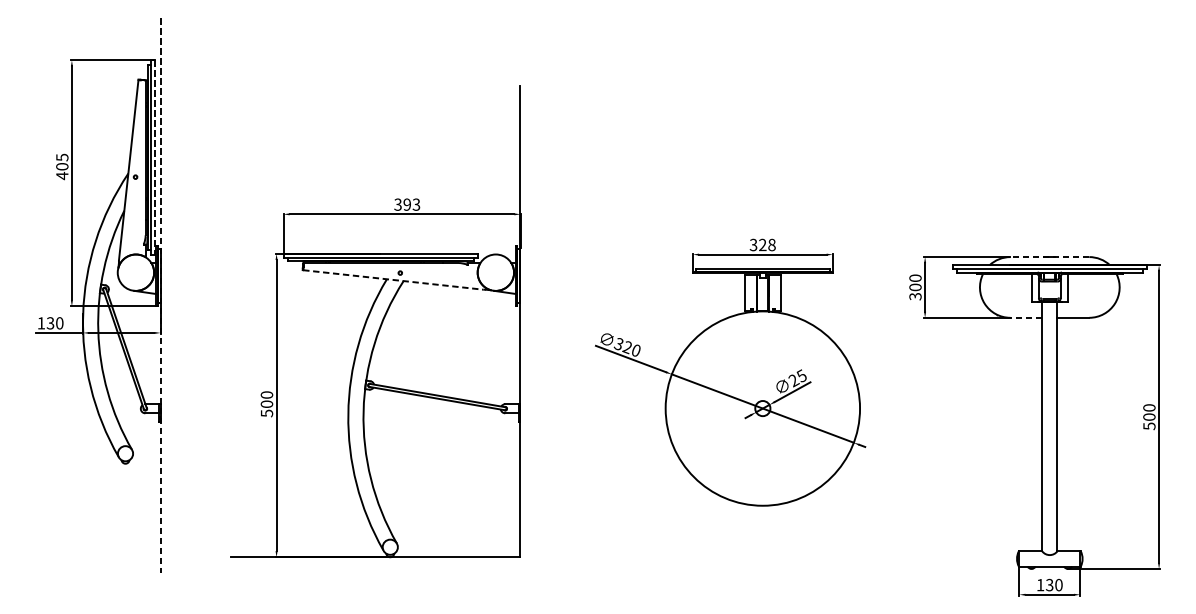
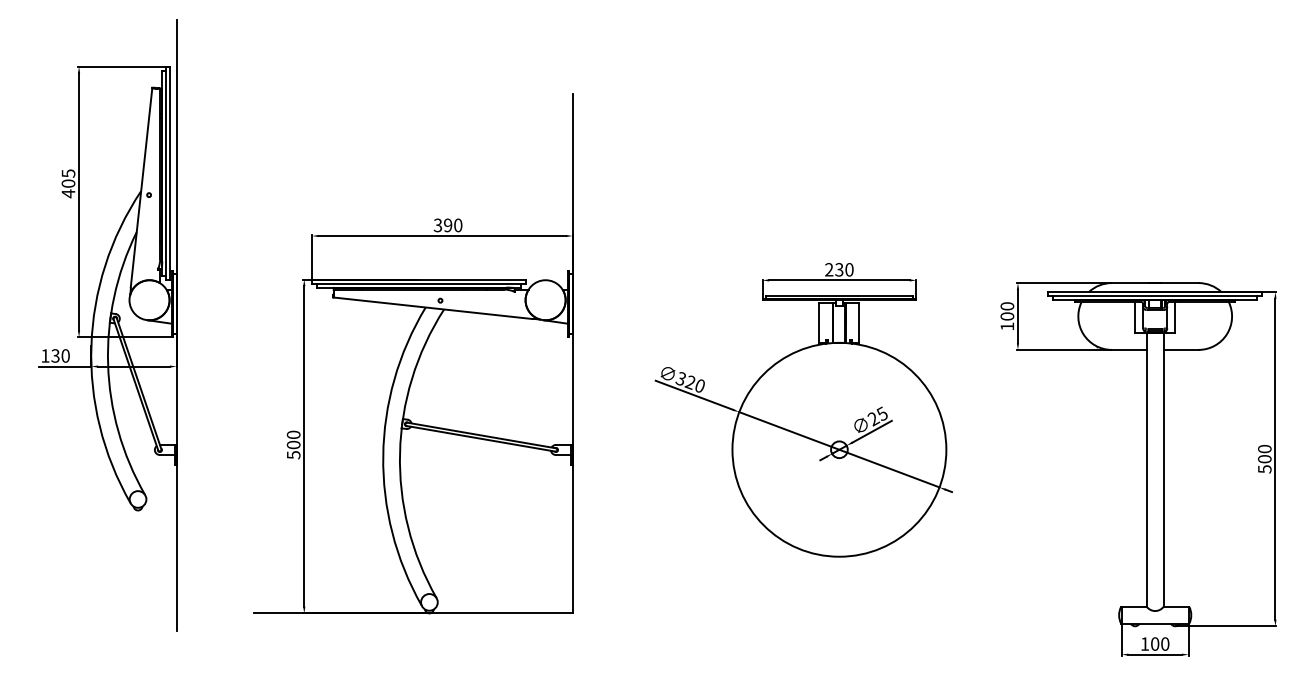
line: (155, 157) -> (170, 173), dashed -> solid
text: (416, 204) -> (458, 225), 393 -> 390
text: (762, 244) -> (839, 269), 328 -> 230
line: (1049, 257) -> (1154, 283), dashed -> solid
line: (393, 280) -> (432, 308), dashed -> solid
line: (160, 295) -> (176, 325), dashed -> solid
text: (915, 296) -> (1007, 326), 300 -> 100
line: (1026, 317) -> (1129, 349), dashed -> solid
text: (1050, 584) -> (1155, 643), 130 -> 100

